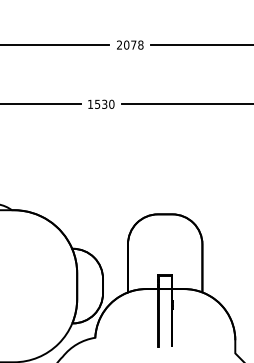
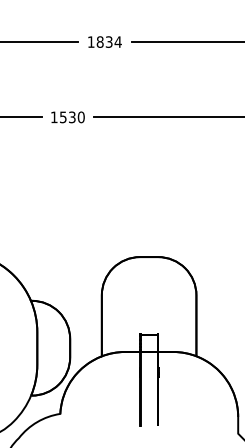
text: (130, 44) -> (105, 41), 2078 -> 1834

